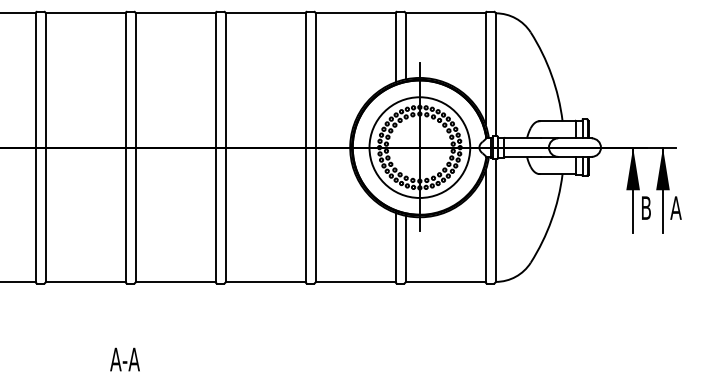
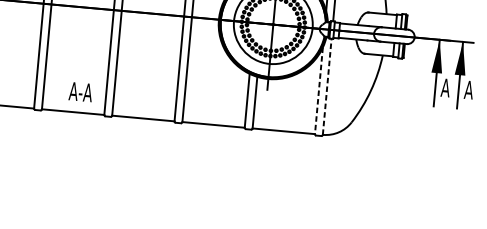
text: (645, 207) -> (445, 87), B -> A
line: (495, 220) -> (327, 86), solid -> dashed
line: (485, 226) -> (318, 90), solid -> dashed
text: (124, 359) -> (80, 91), moved

